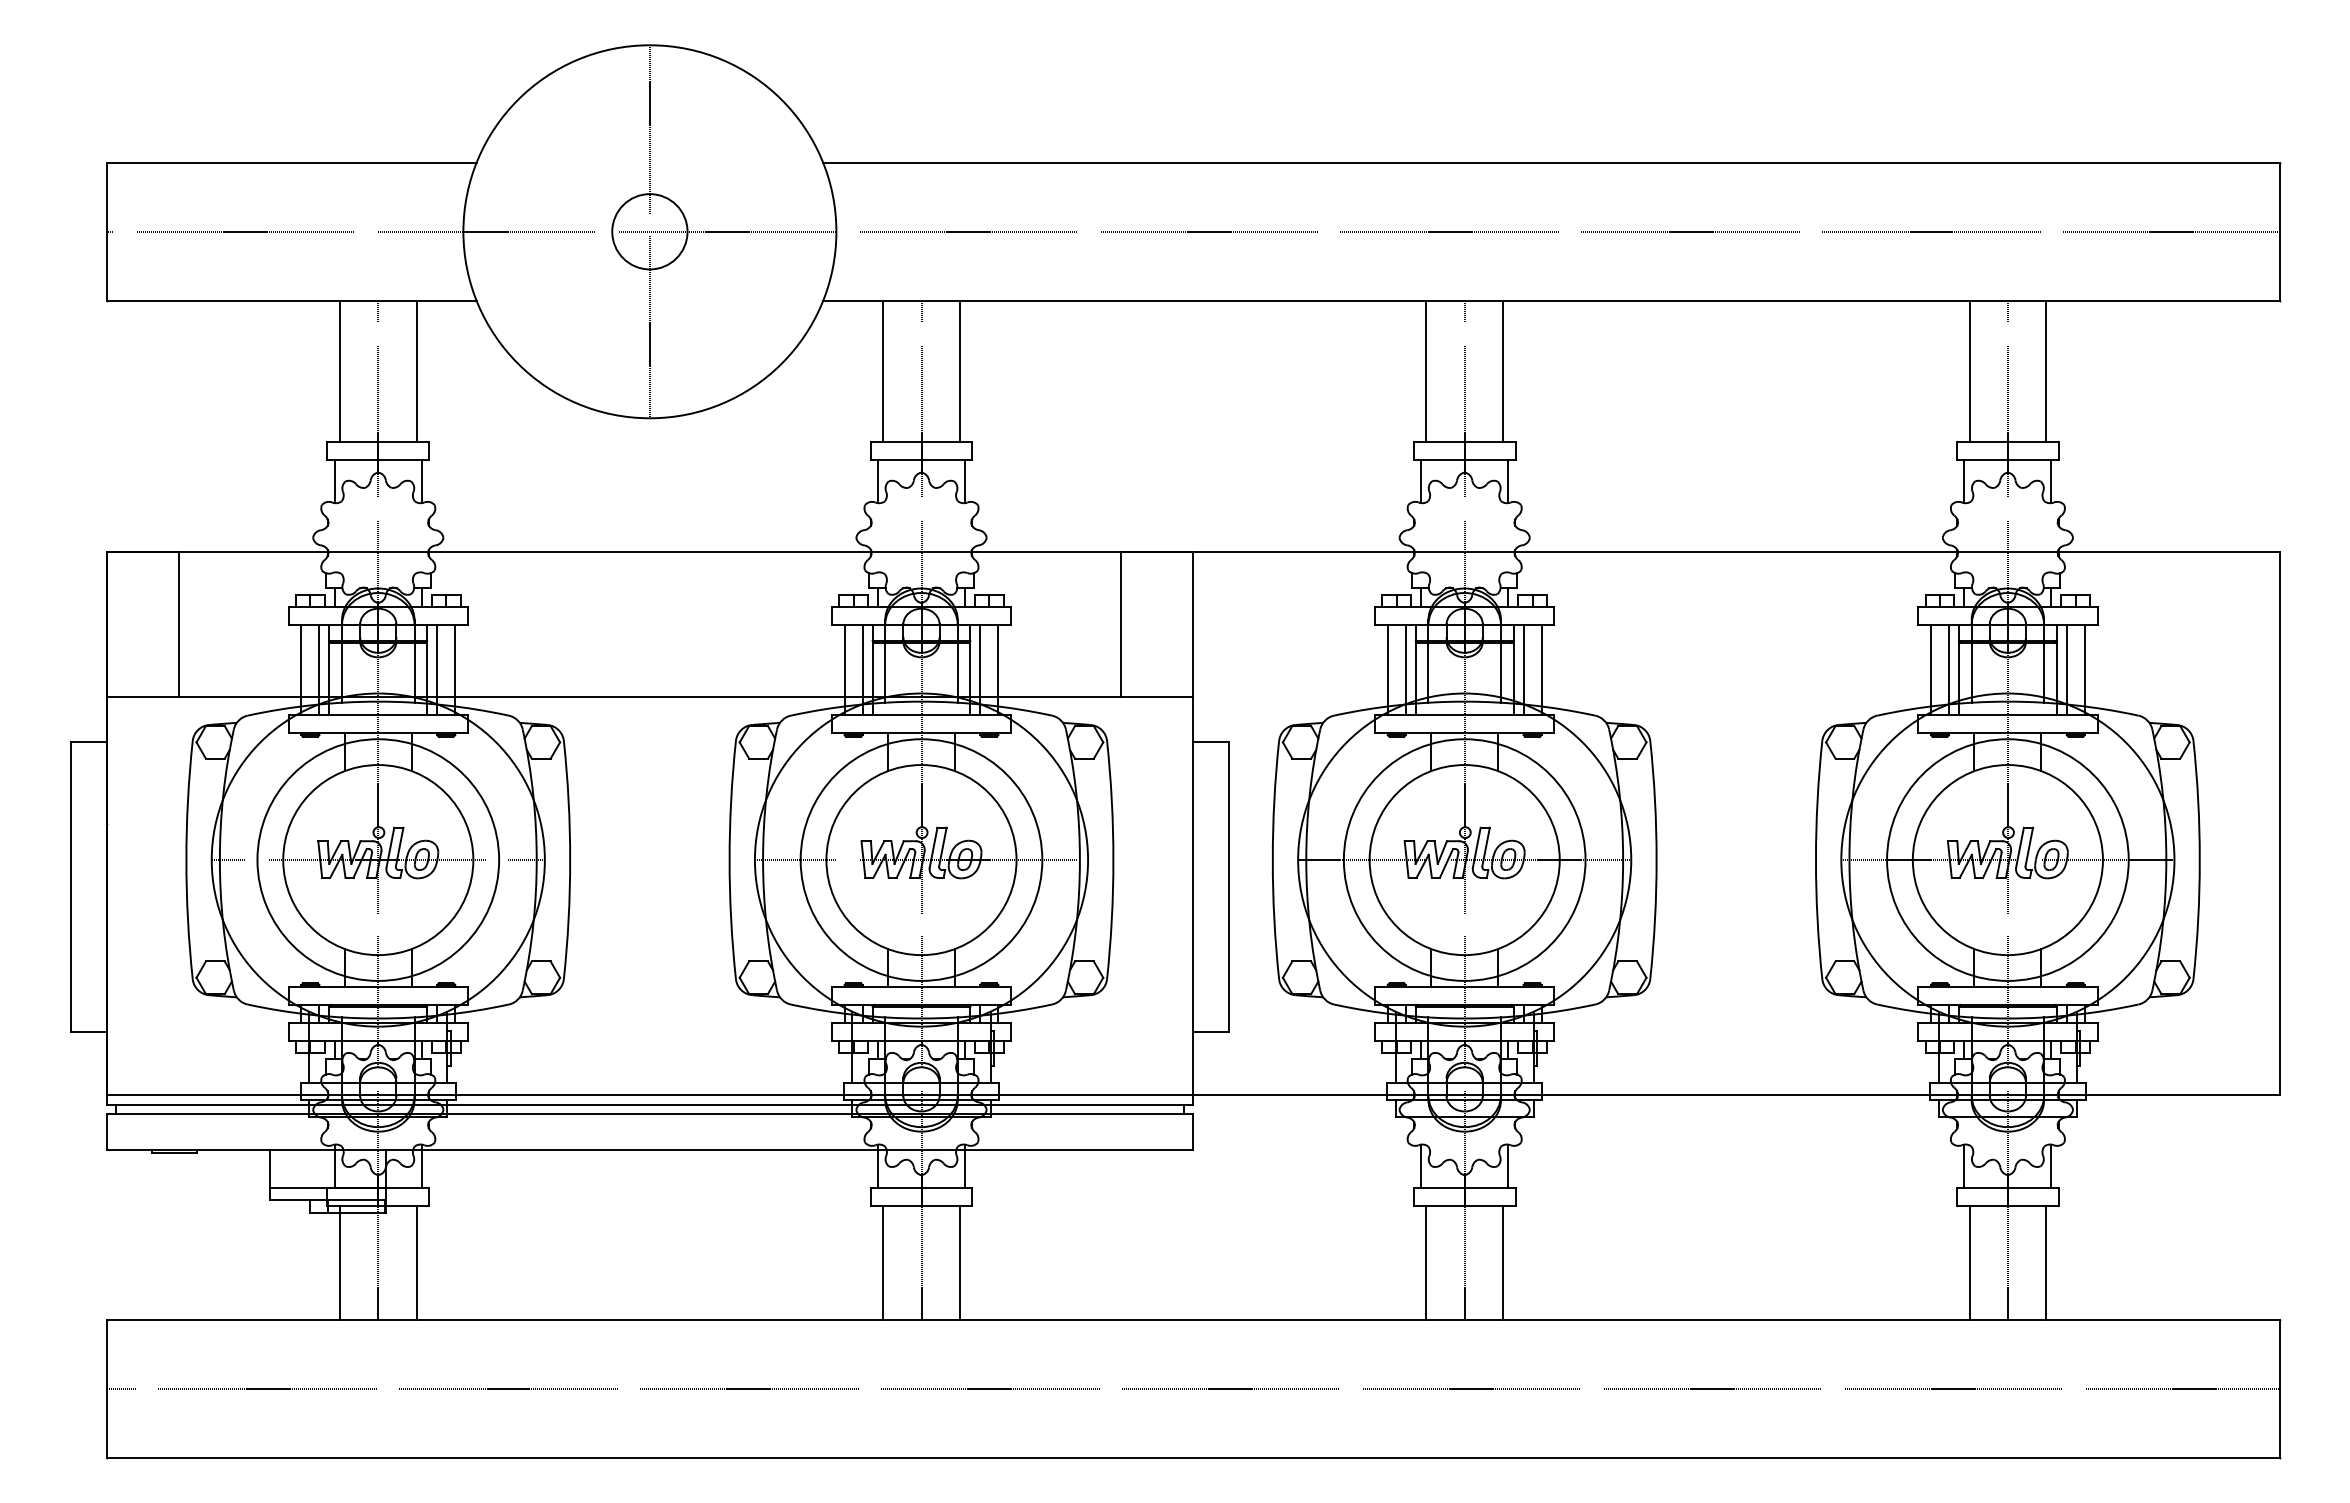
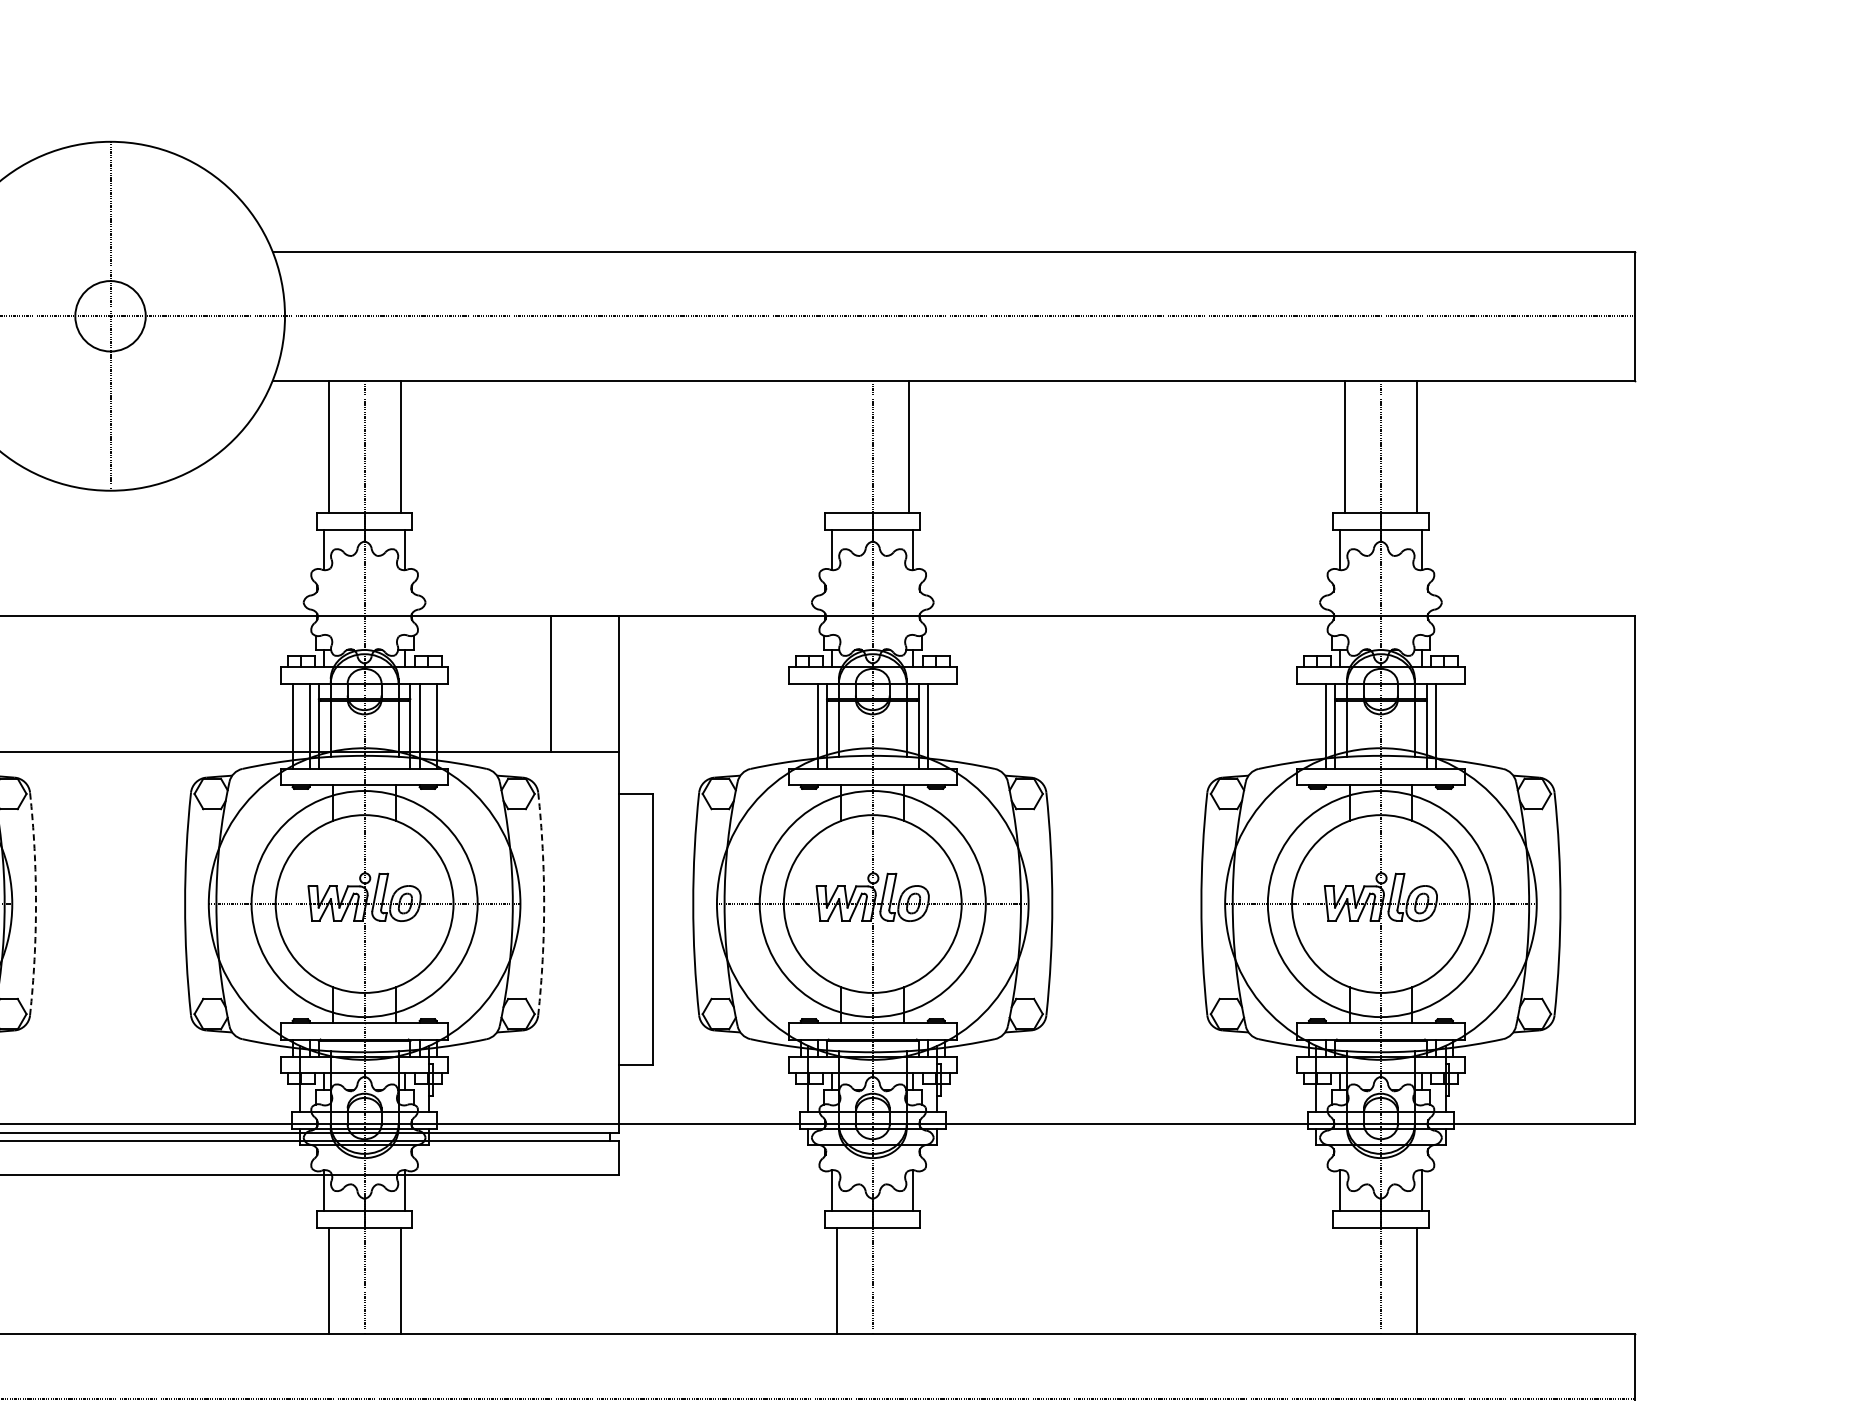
line: (1426, 370) -> (837, 446), removed
line: (1387, 669) -> (800, 725), removed
line: (1541, 669) -> (944, 725), removed
line: (1930, 669) -> (1308, 725), removed
line: (2084, 669) -> (1452, 725), removed
arc: (570, 860) -> (36, 904), solid -> dashed
arc: (1113, 860) -> (544, 904), solid -> dashed
line: (1503, 1262) -> (909, 1280), removed
line: (1969, 1262) -> (1345, 1280), removed

